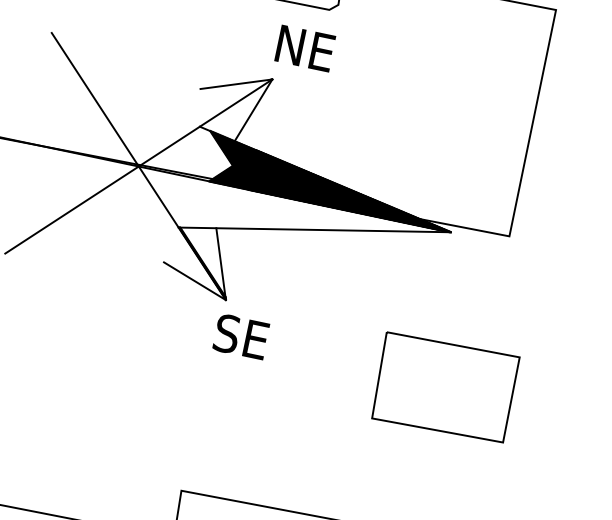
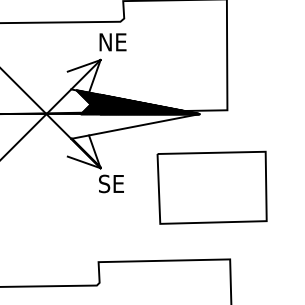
part: (443, 387) -> (211, 187), size x1.67

